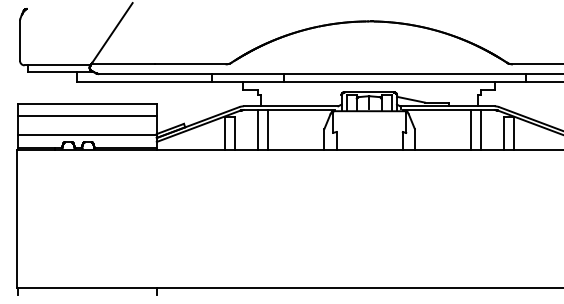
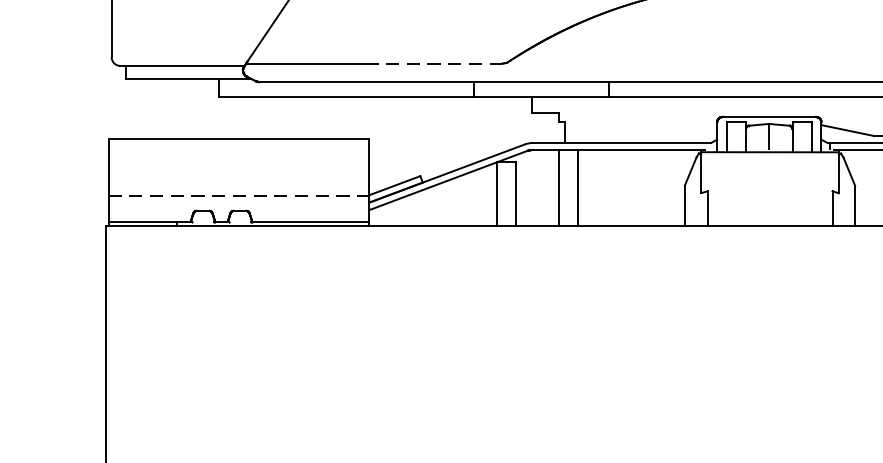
line: (190, 64) -> (432, 64), solid -> dashed
line: (87, 116) -> (238, 162), removed
line: (88, 134) -> (240, 196), solid -> dashed

